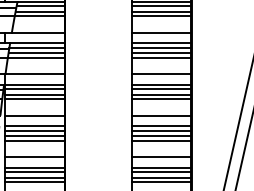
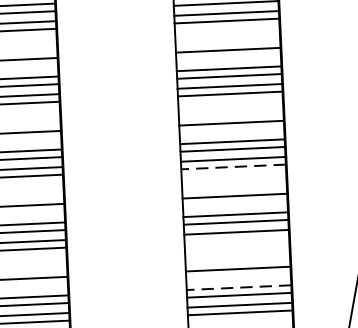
line: (161, 99) -> (233, 167), solid -> dashed
line: (161, 140) -> (236, 239), removed
line: (161, 167) -> (238, 287), solid -> dashed

